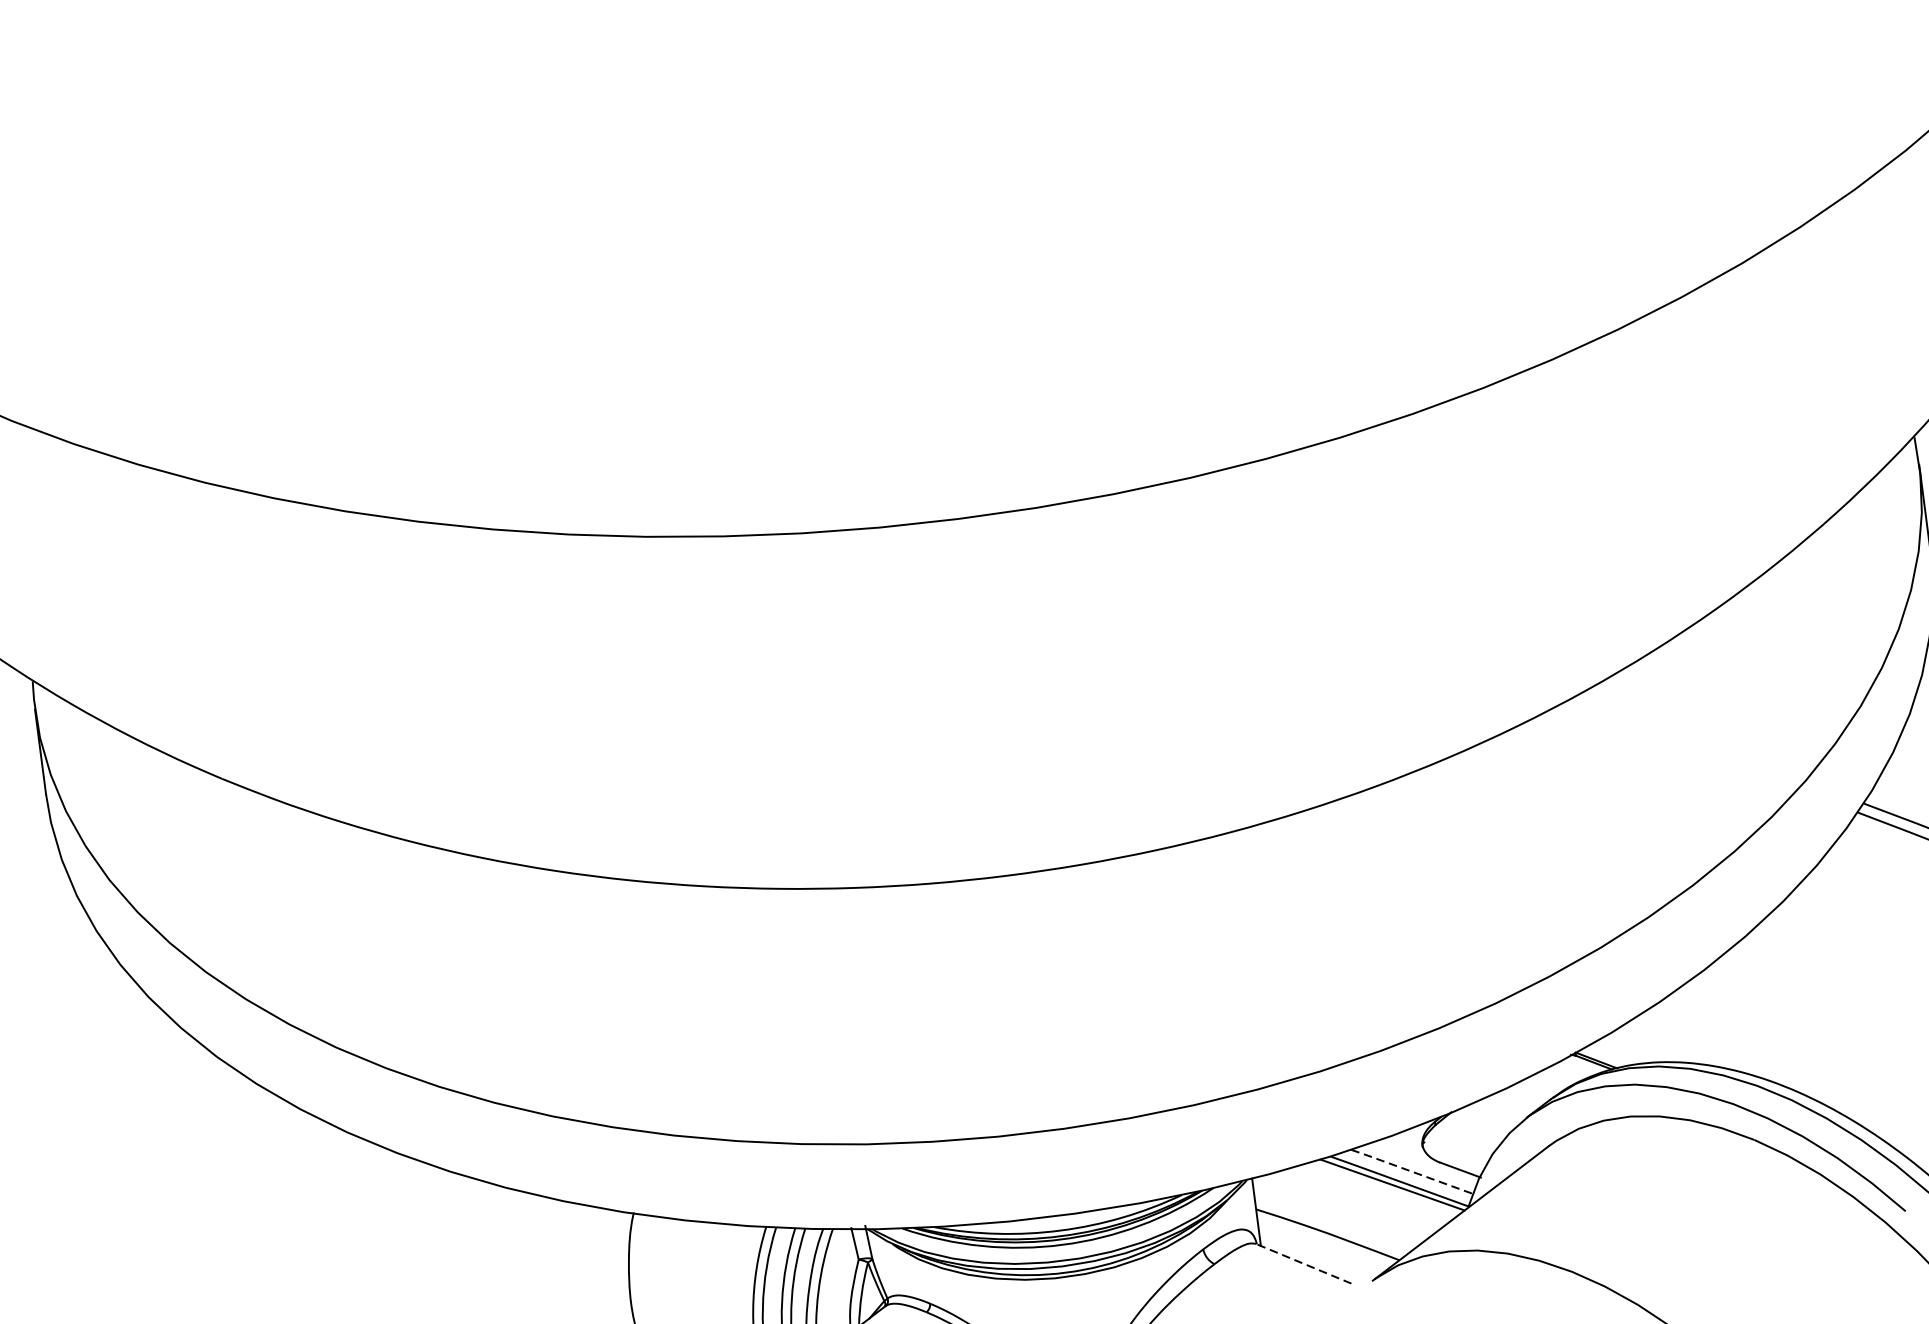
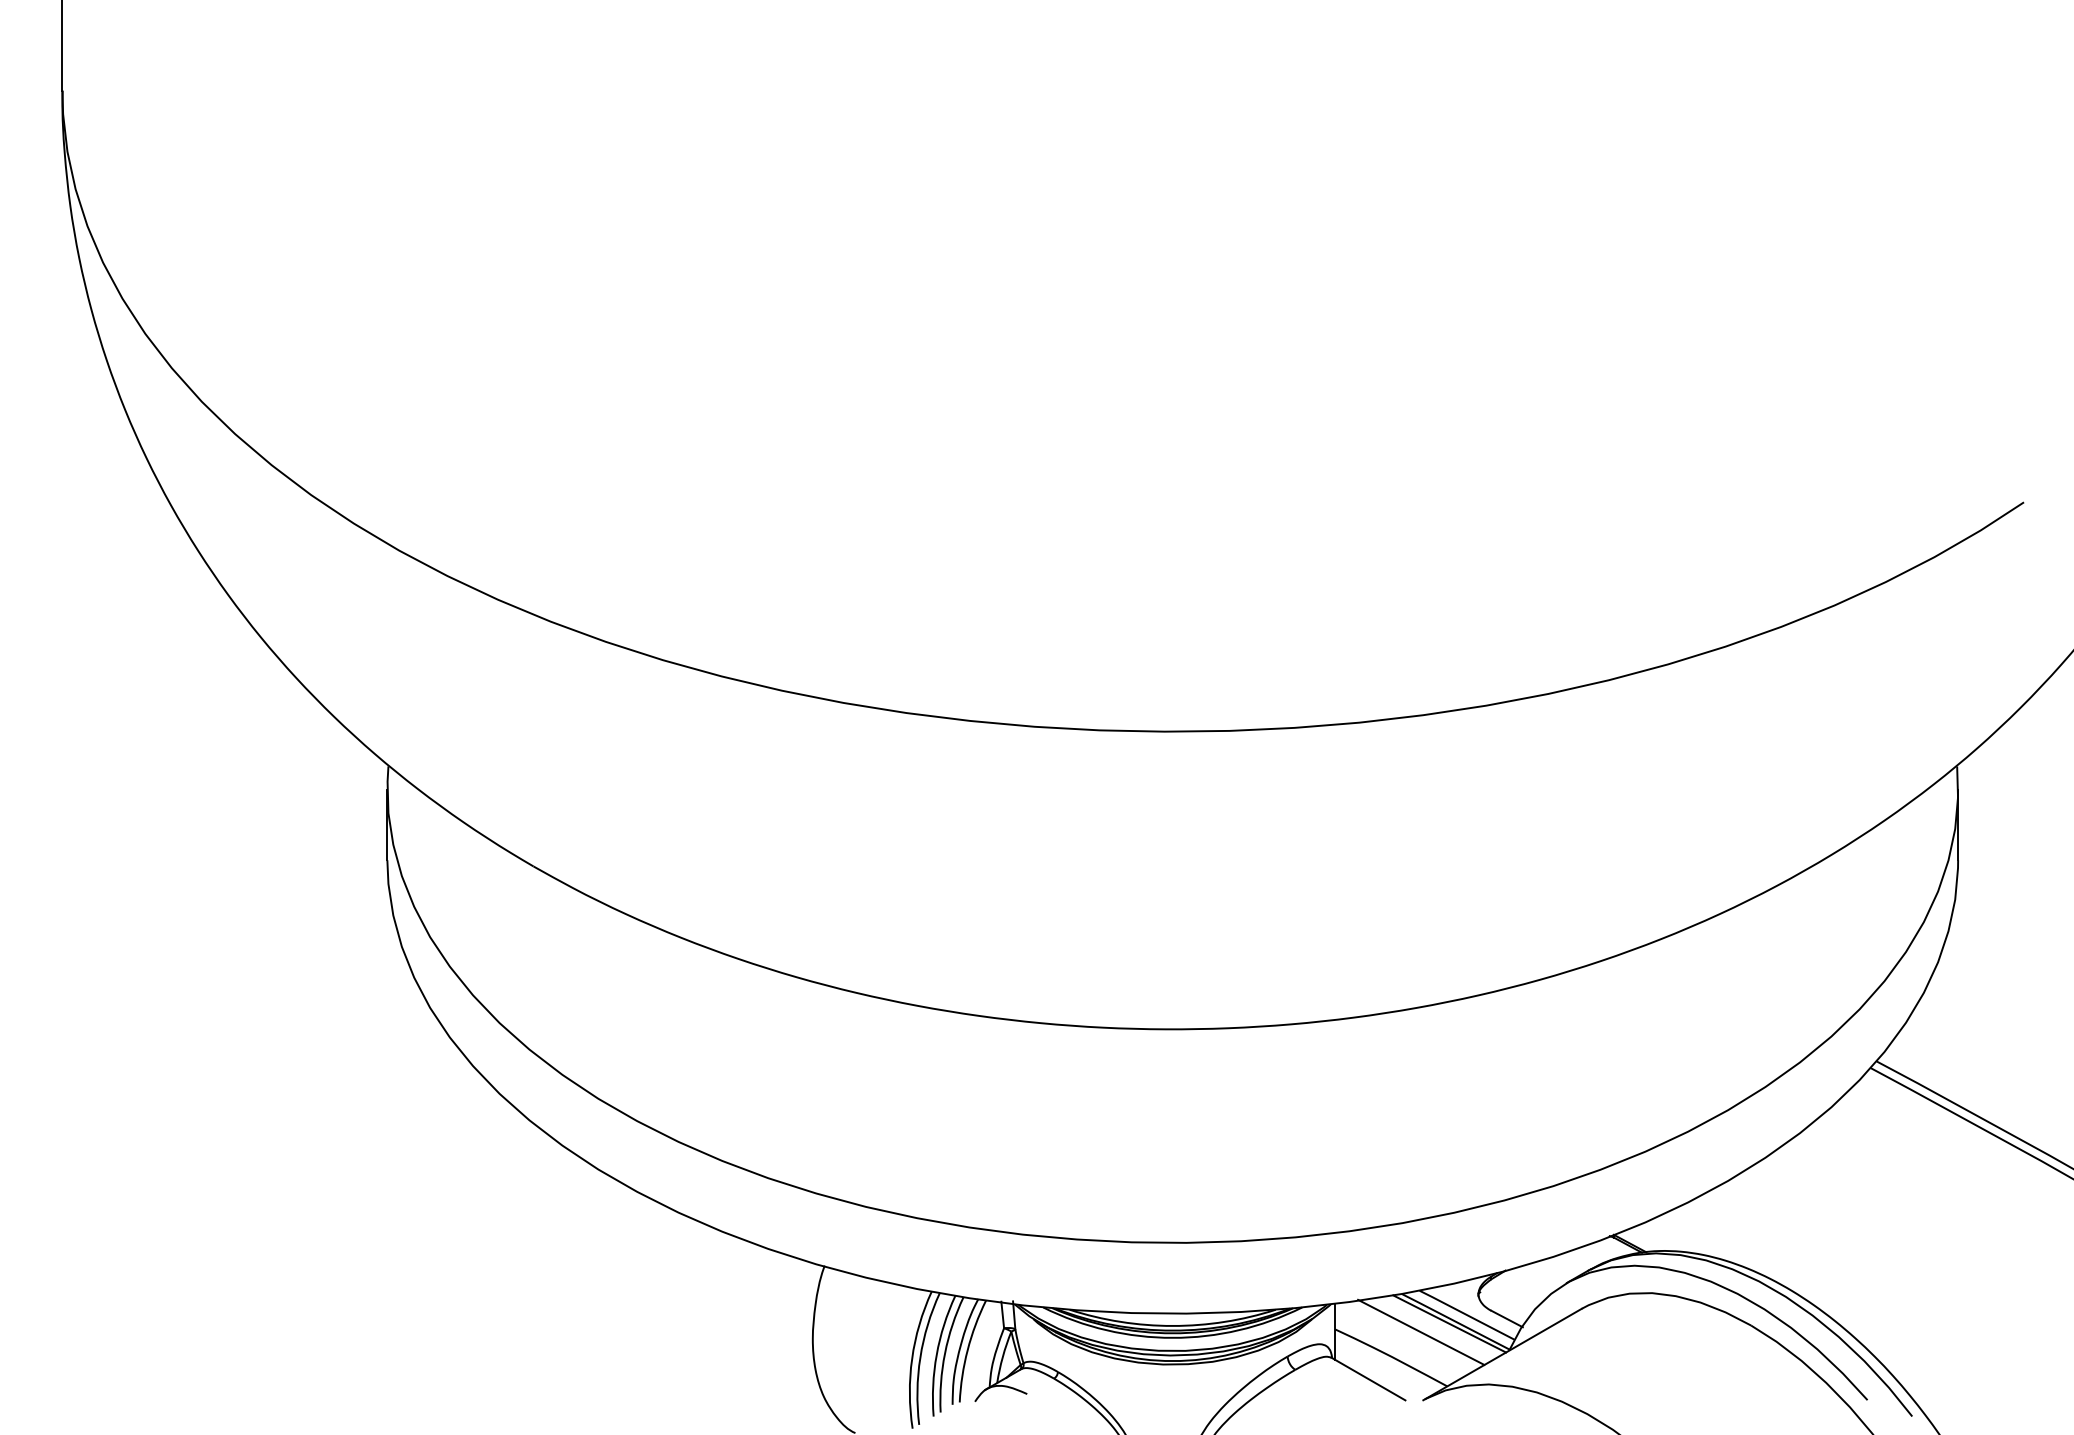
line: (1411, 1172) -> (1466, 1315), dashed -> solid
line: (1359, 1198) -> (1421, 1331), added
line: (1303, 1264) -> (1368, 1379), dashed -> solid

